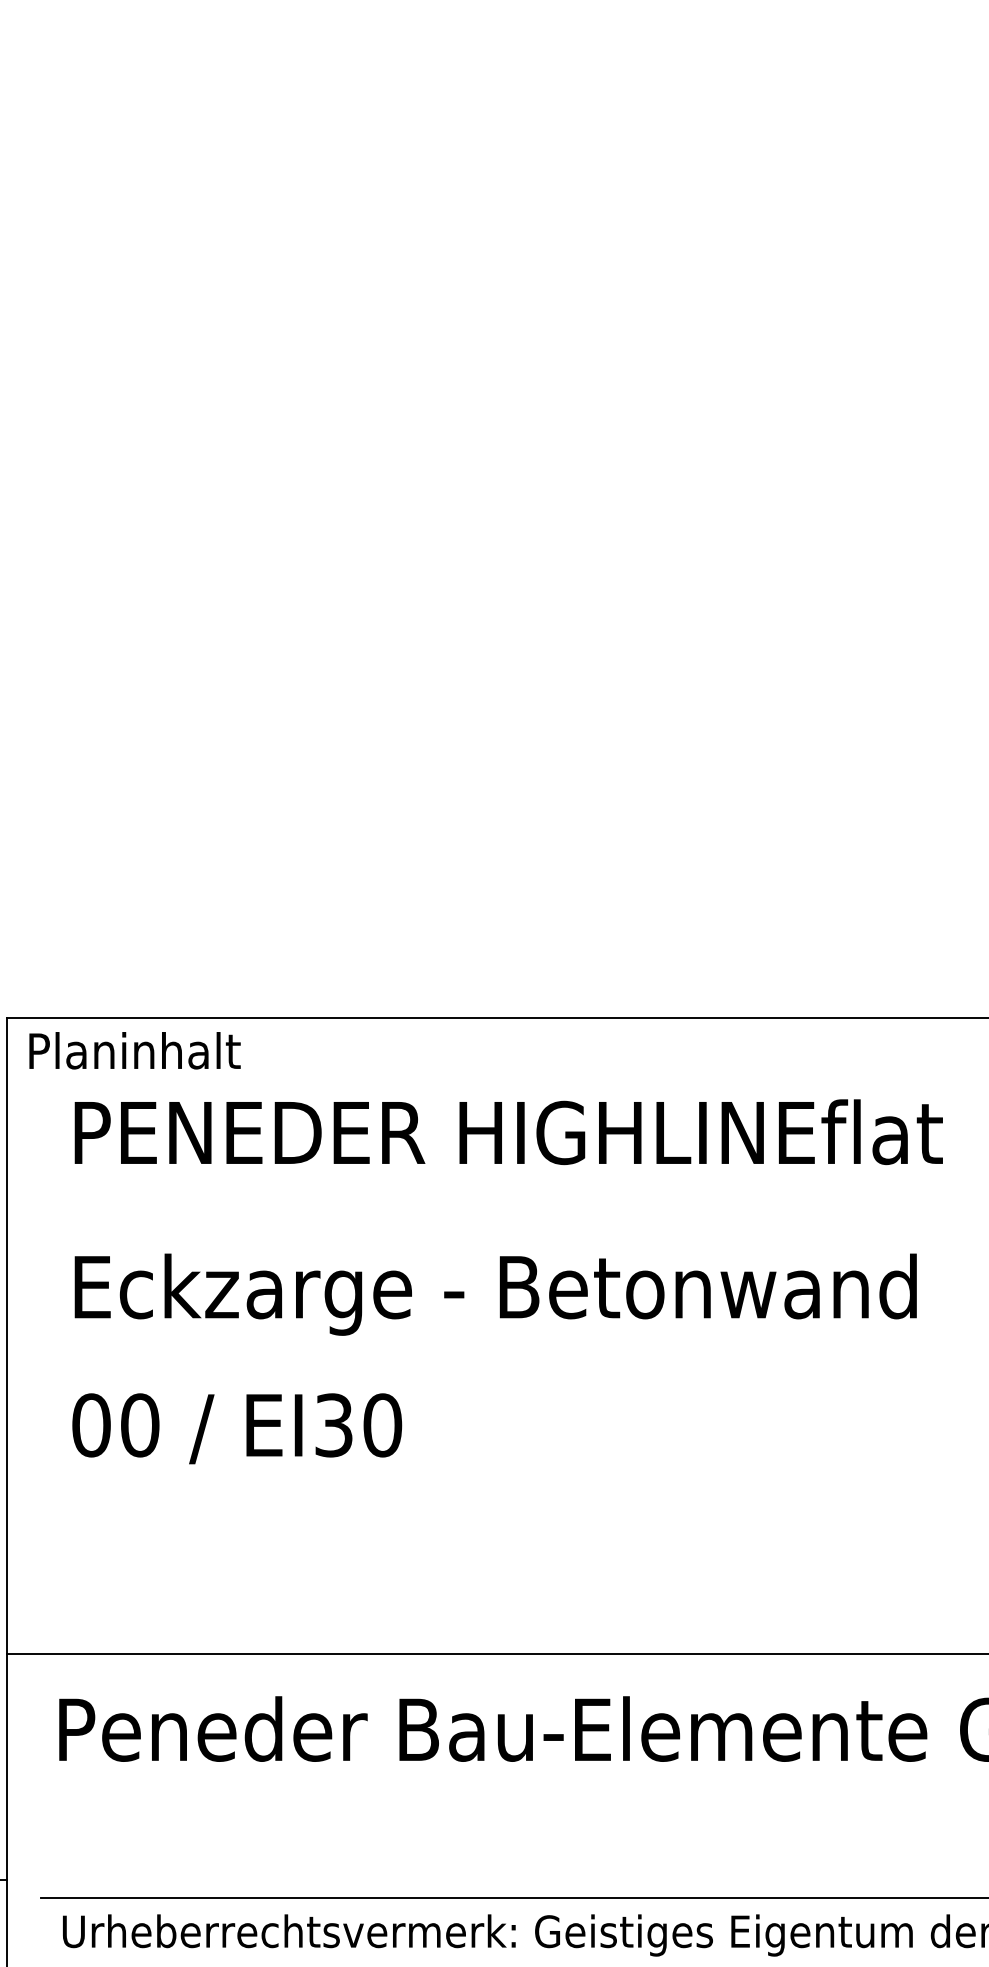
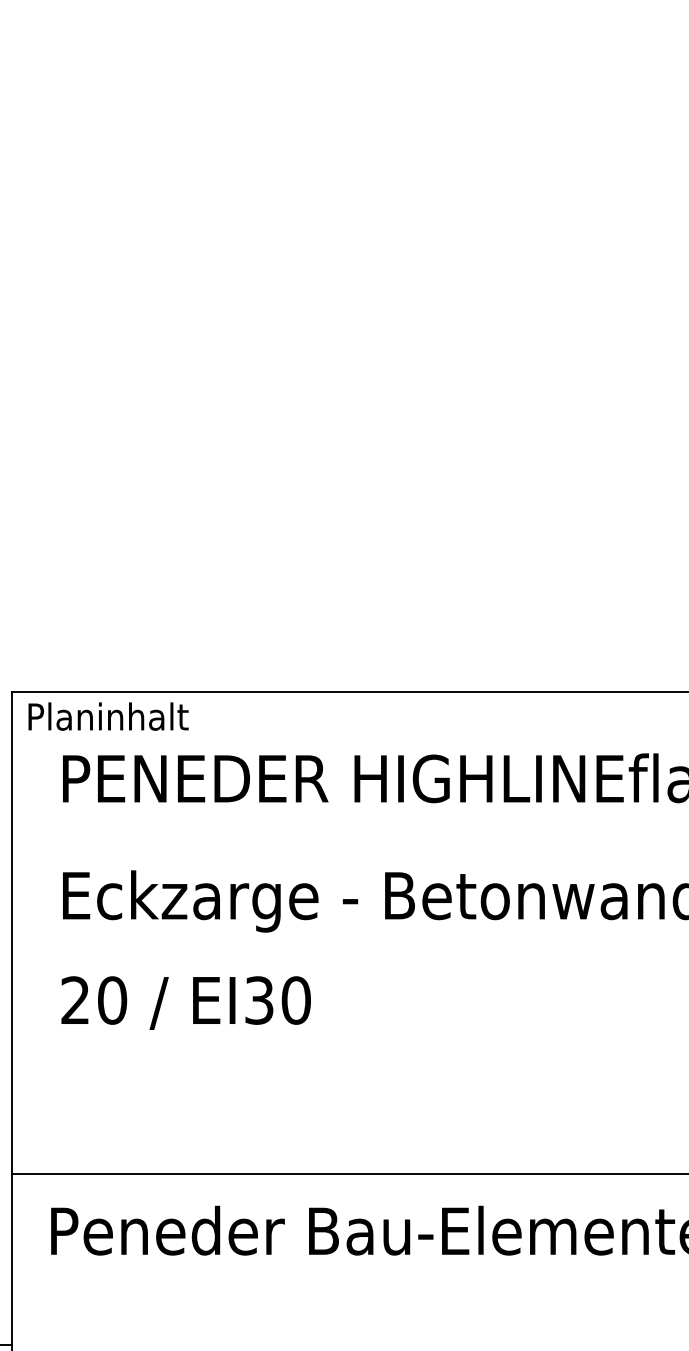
text: (91, 1425) -> (75, 1000), 00 -> 20

